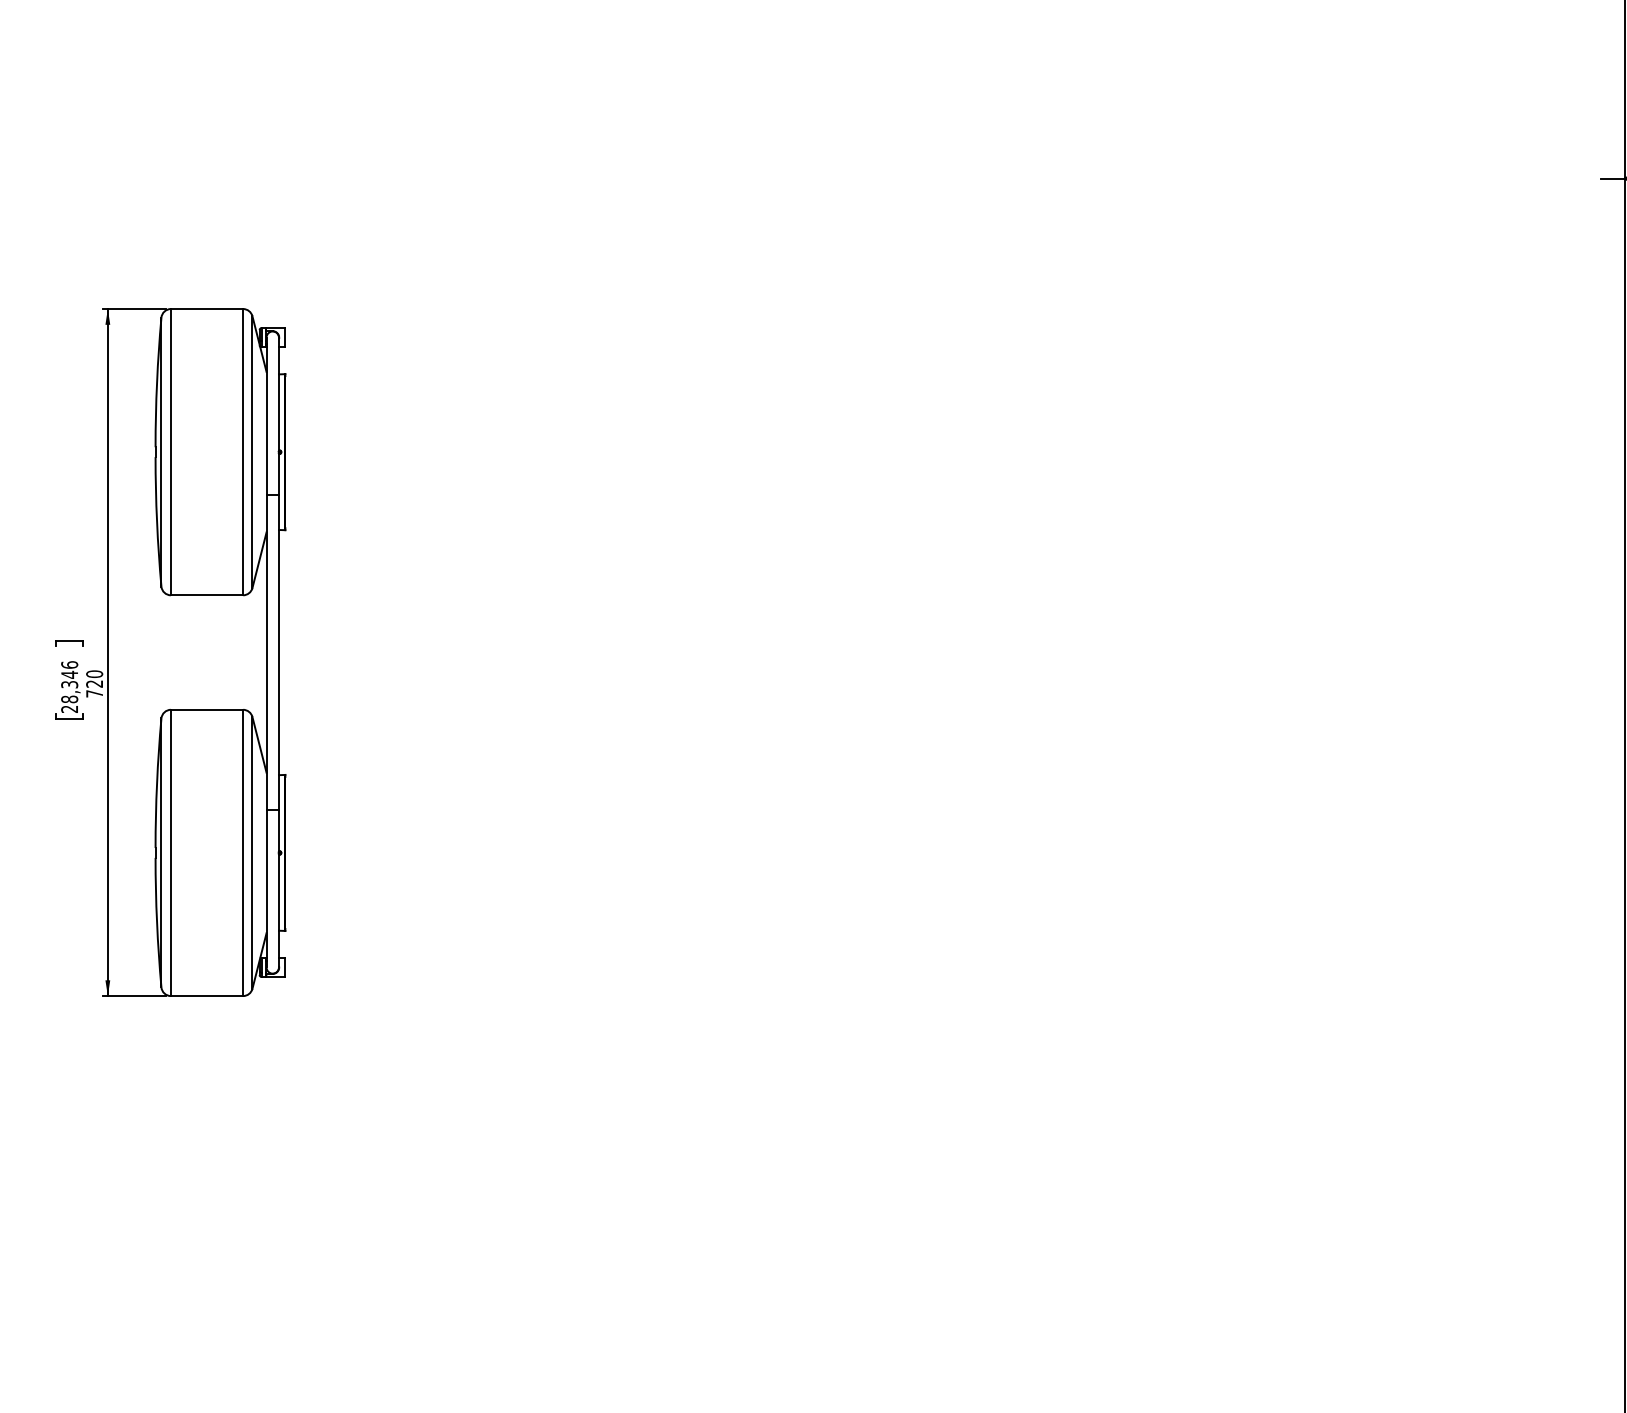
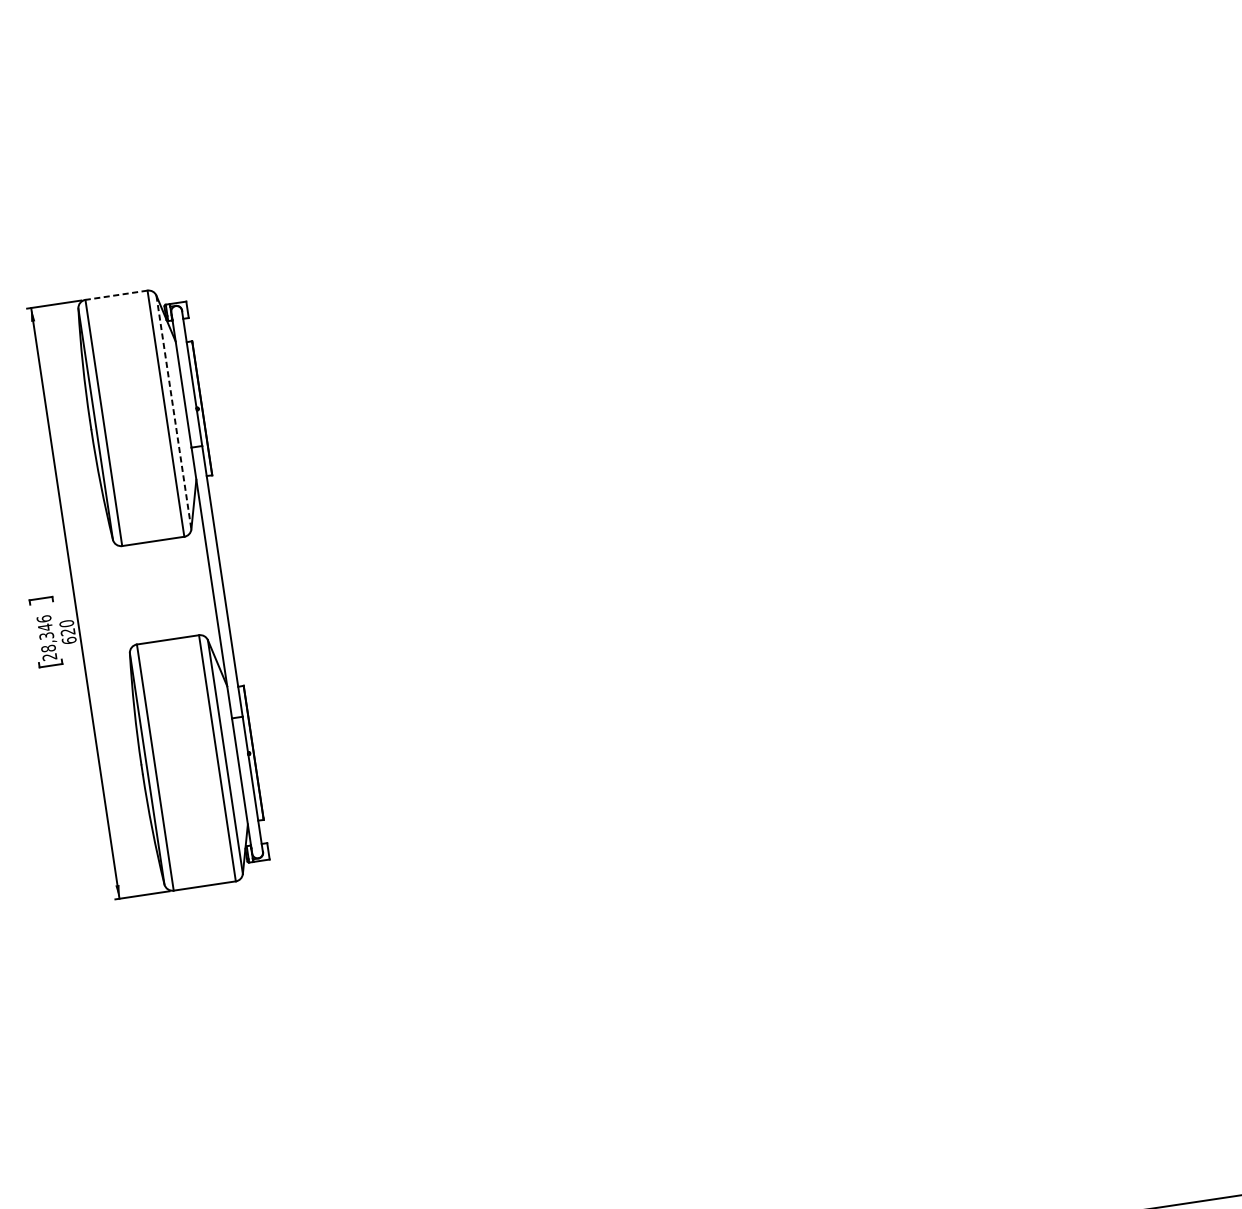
line: (206, 309) -> (116, 295), solid -> dashed
line: (252, 452) -> (174, 412), solid -> dashed
text: (94, 693) -> (69, 640), 720 -> 620

